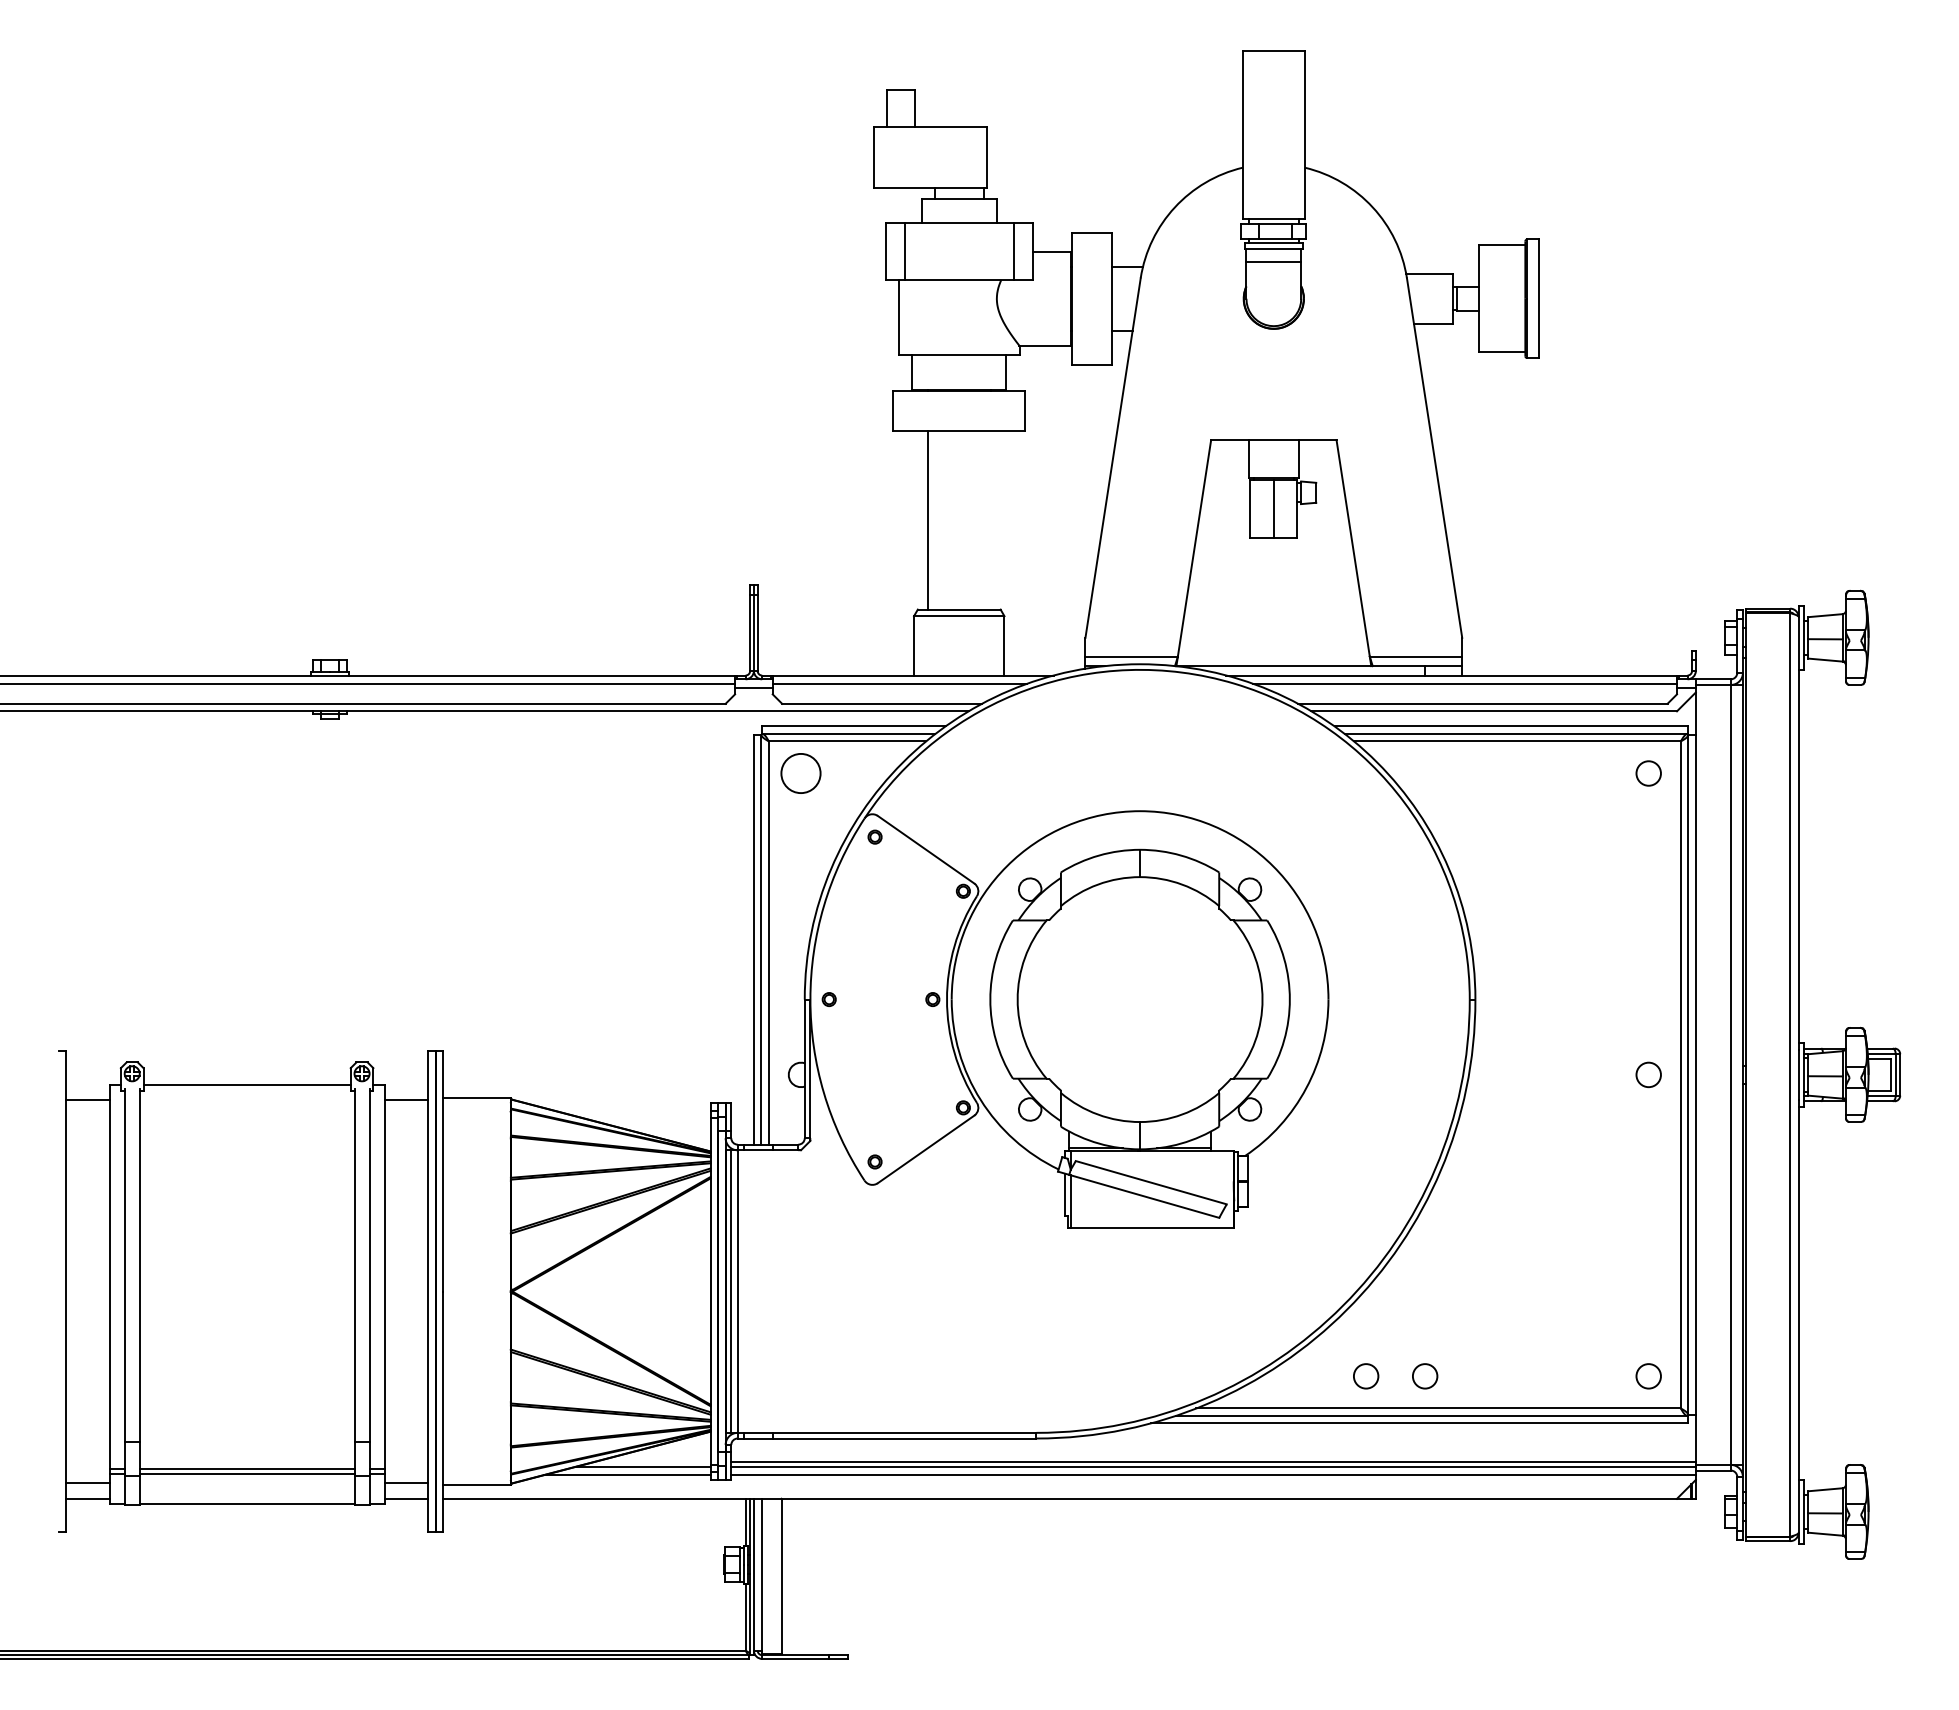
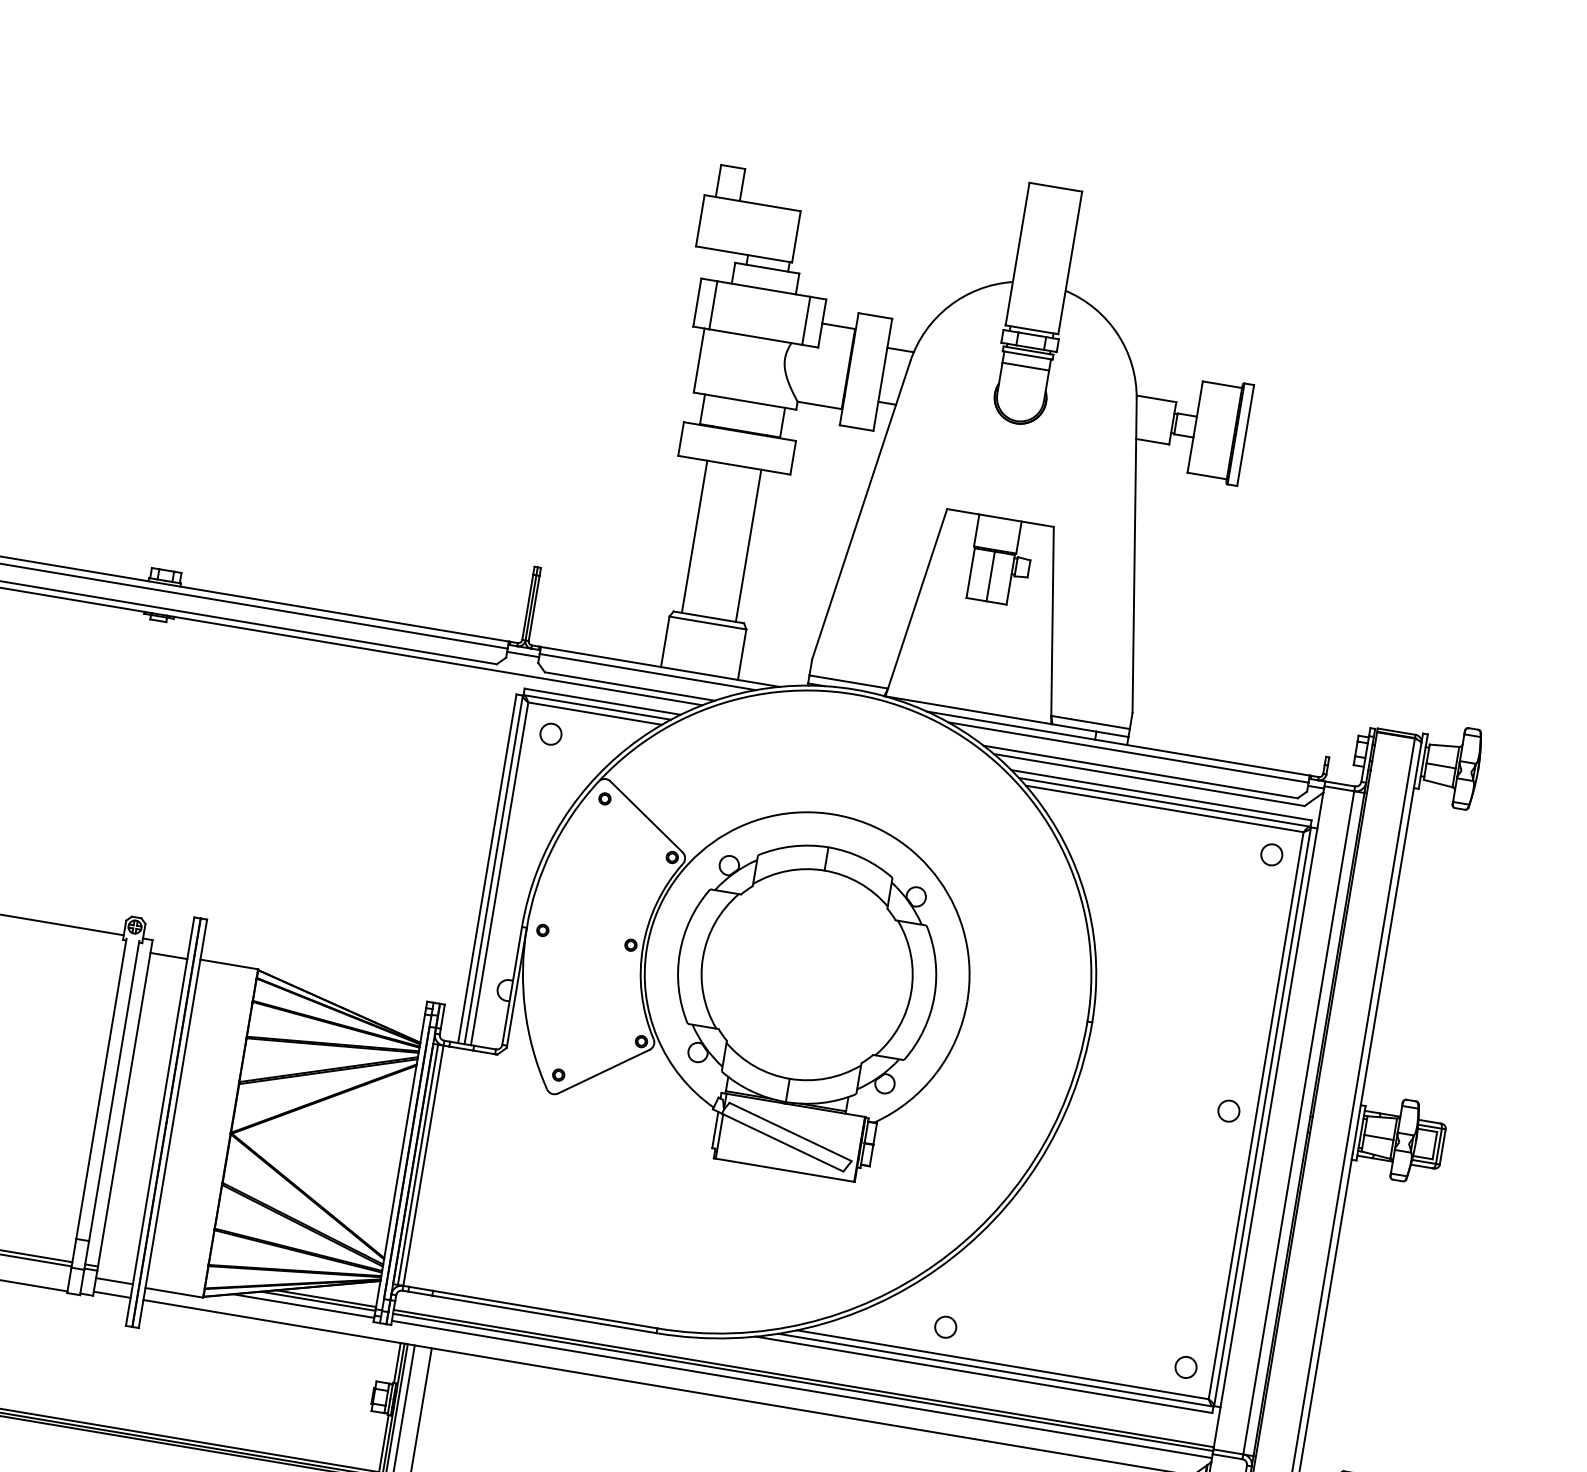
line: (990, 519) -> (748, 545), added
circle: (800, 773) -> (550, 734), size x0.62
circle: (1425, 1376) -> (996, 1335), removed
line: (651, 1462) -> (325, 1298), added

